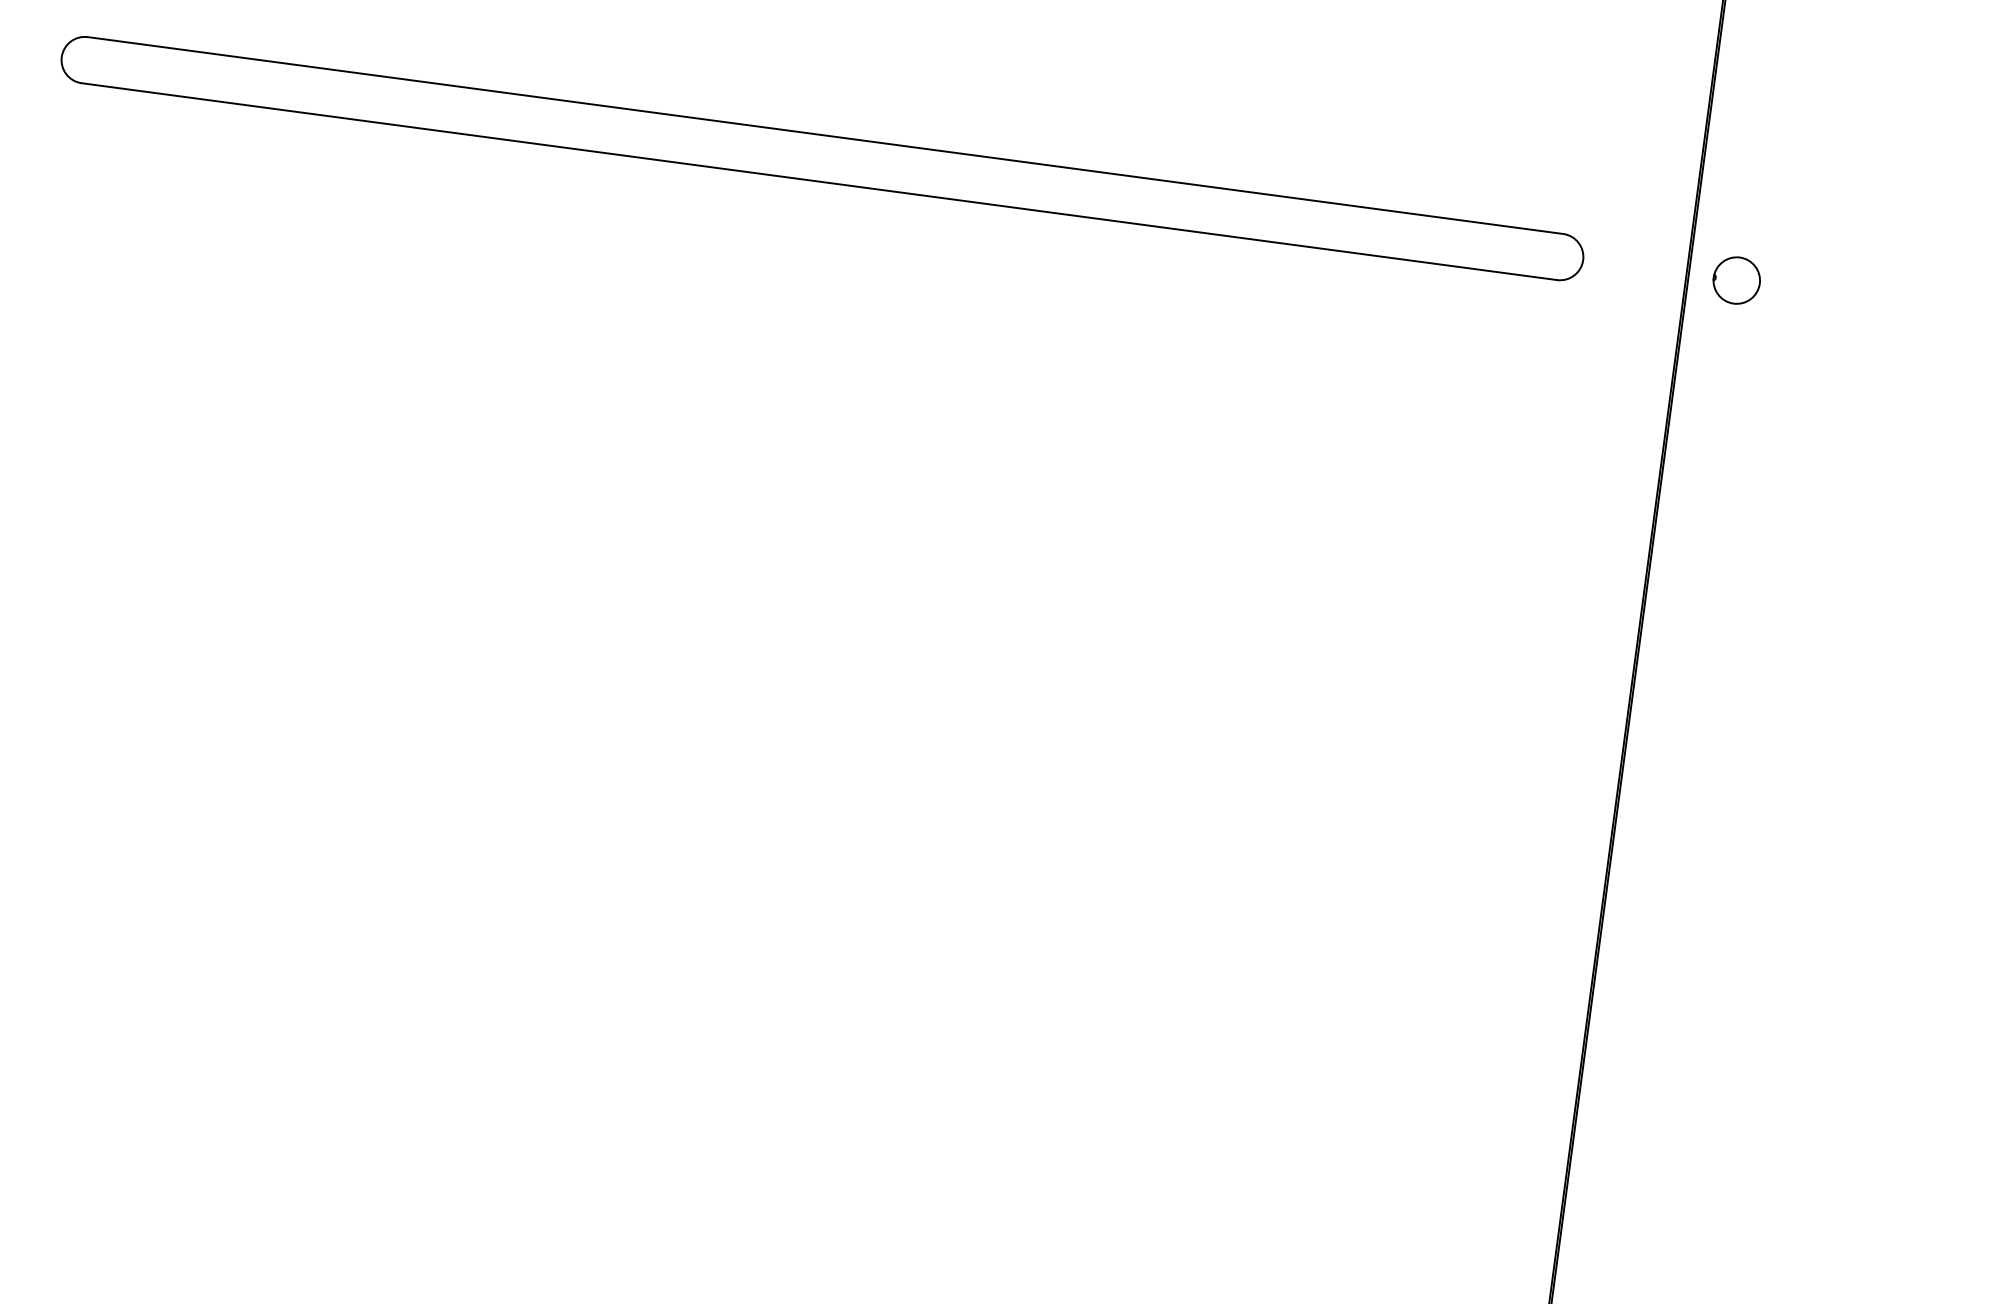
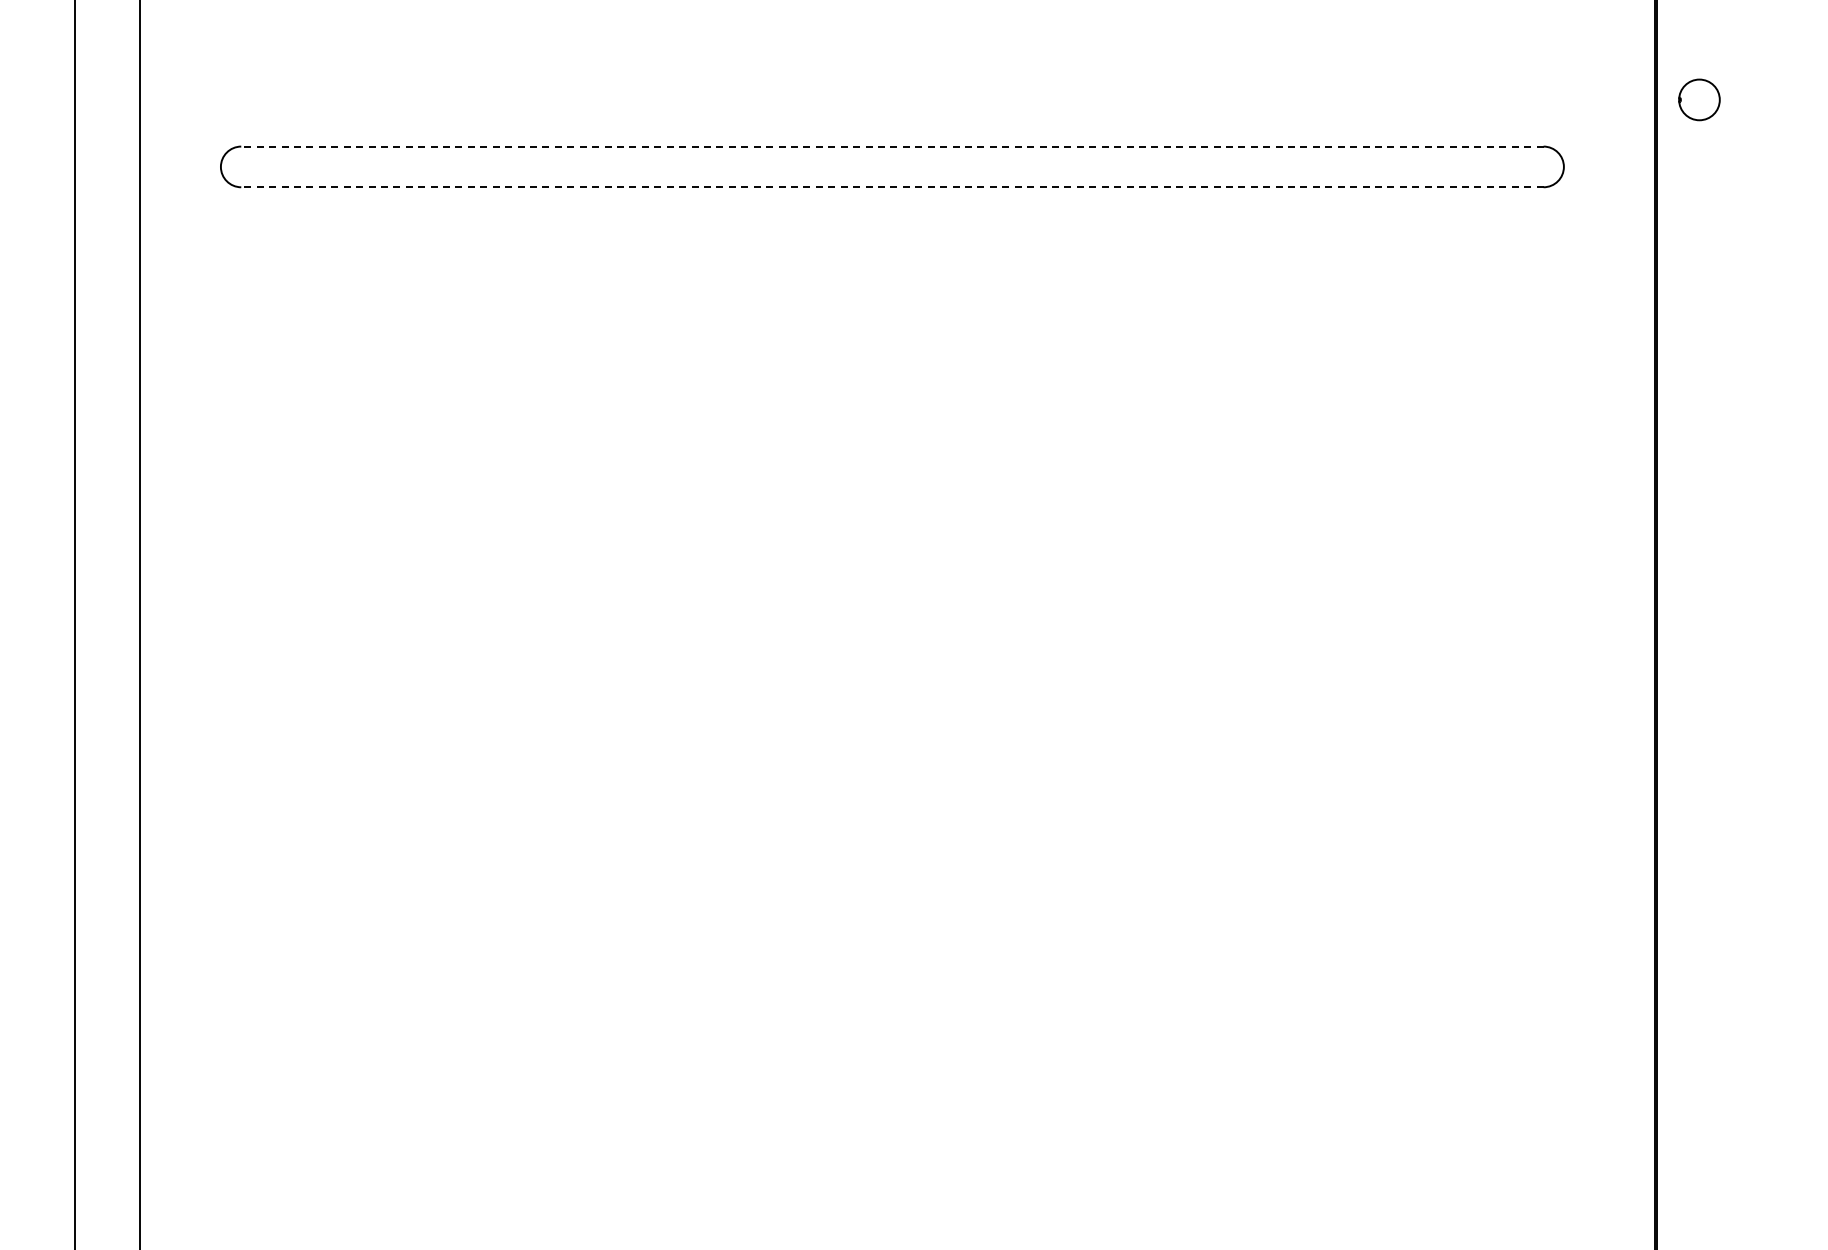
line: (824, 135) -> (891, 146), solid -> dashed
line: (818, 181) -> (891, 187), solid -> dashed
part: (1736, 280) -> (1699, 99), moved

